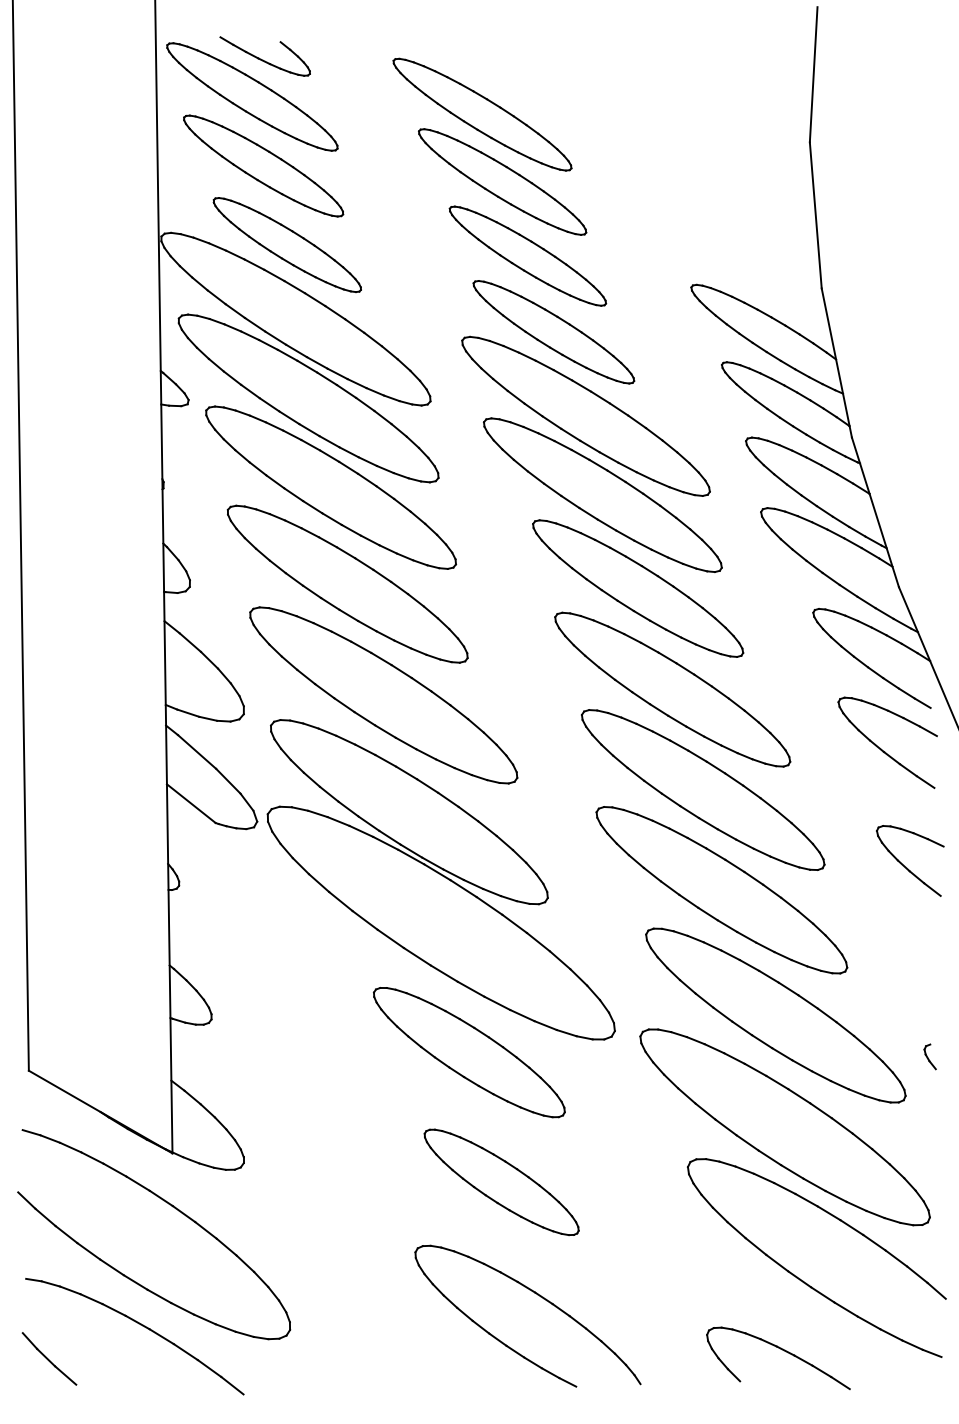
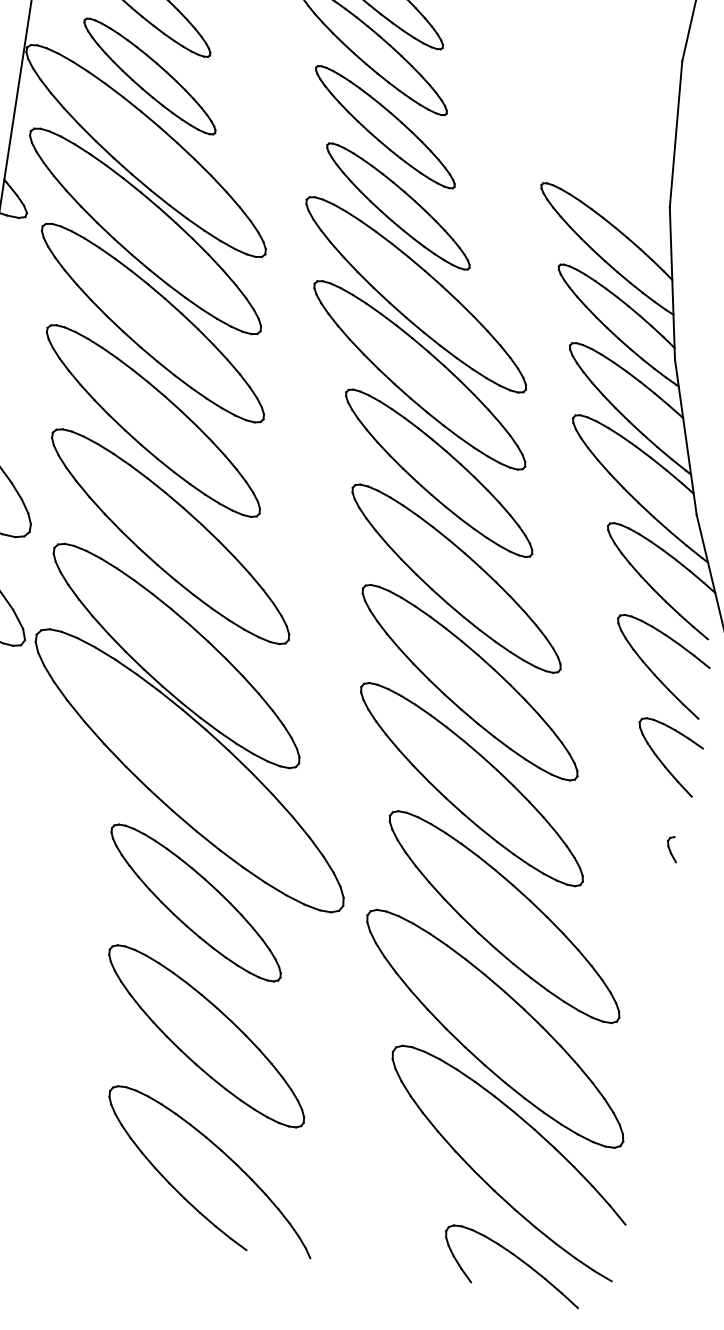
part: (907, 867) -> (663, 763), moved
part: (929, 1056) -> (671, 848), moved
part: (501, 1182) -> (206, 1036), size x1.43
part: (782, 1350) -> (517, 1258), moved

